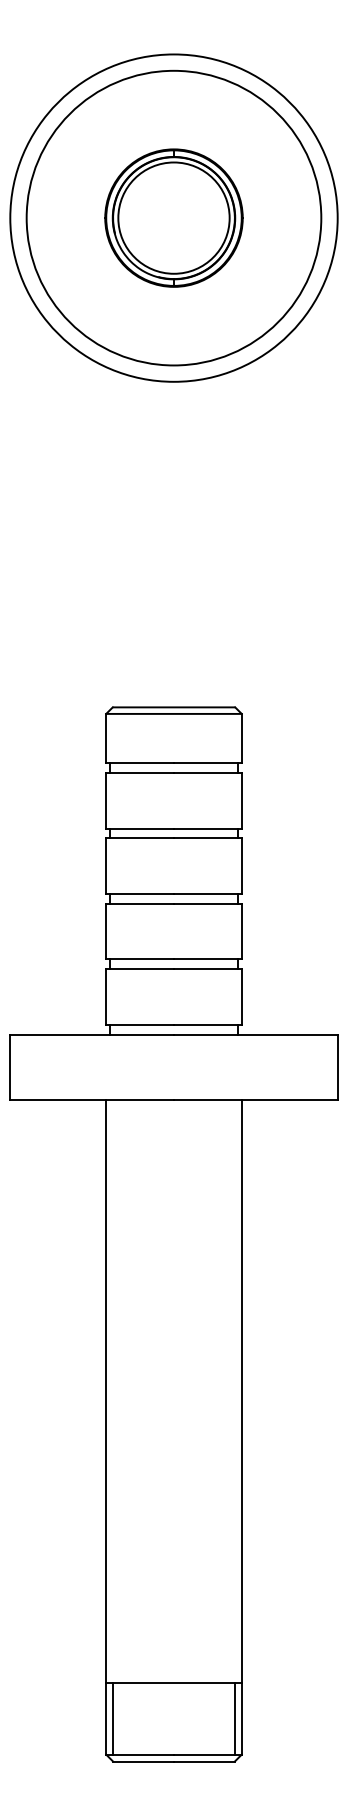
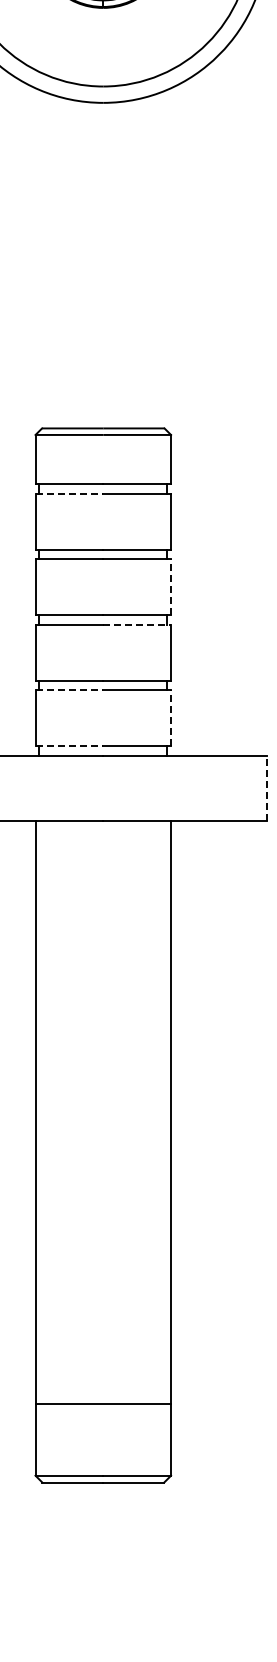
line: (140, 772) -> (69, 493), solid -> dashed
line: (241, 866) -> (170, 587), solid -> dashed
line: (207, 903) -> (136, 624), solid -> dashed
line: (140, 969) -> (69, 690), solid -> dashed
line: (241, 997) -> (170, 718), solid -> dashed
line: (140, 1024) -> (69, 745), solid -> dashed
line: (337, 1067) -> (266, 788), solid -> dashed
line: (113, 1718) -> (42, 1439), removed
line: (234, 1718) -> (163, 1439), removed

